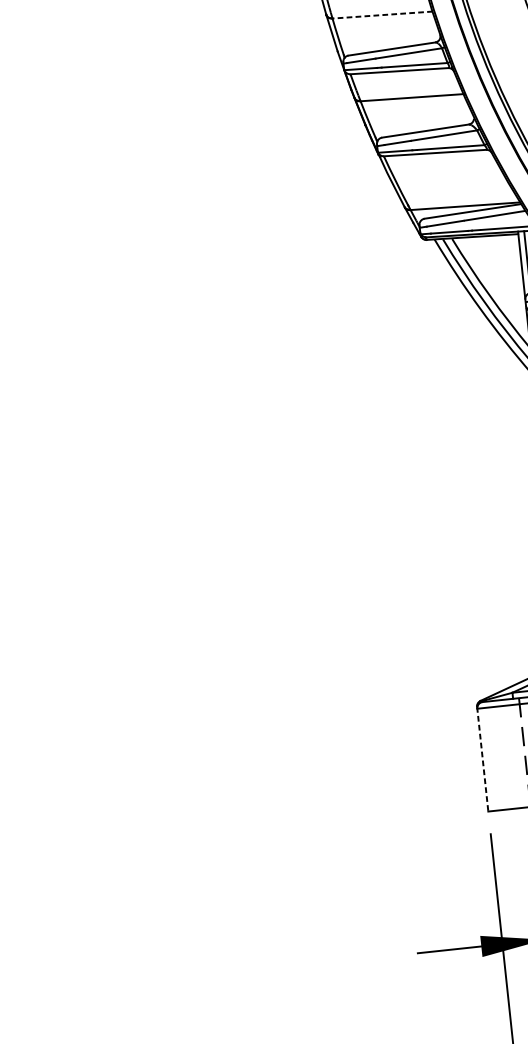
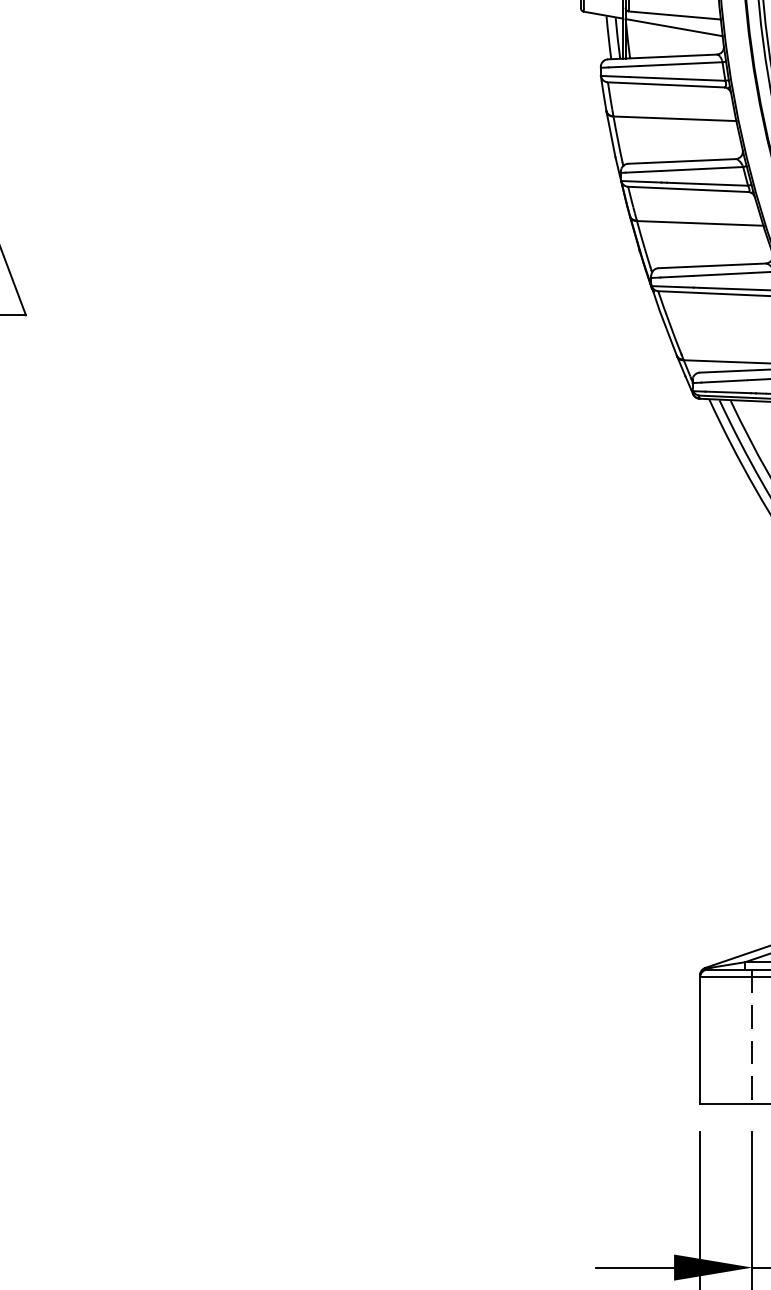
line: (382, 14) -> (675, 118), dashed -> solid
line: (483, 759) -> (700, 1039), dashed -> solid

